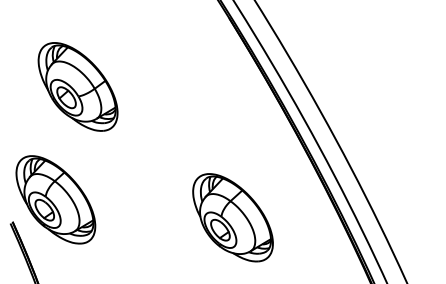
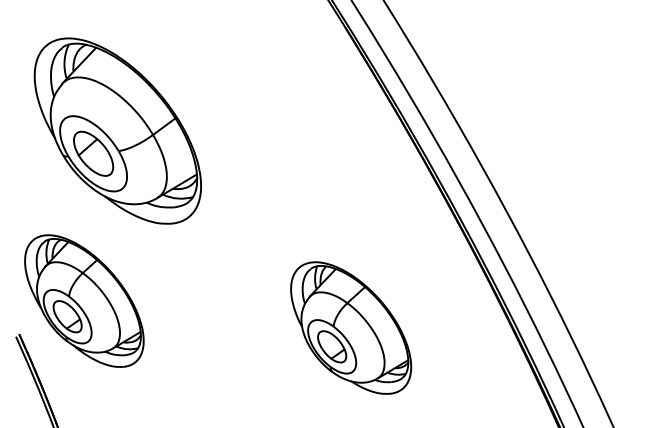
part: (77, 86) -> (116, 130), size x1.4

